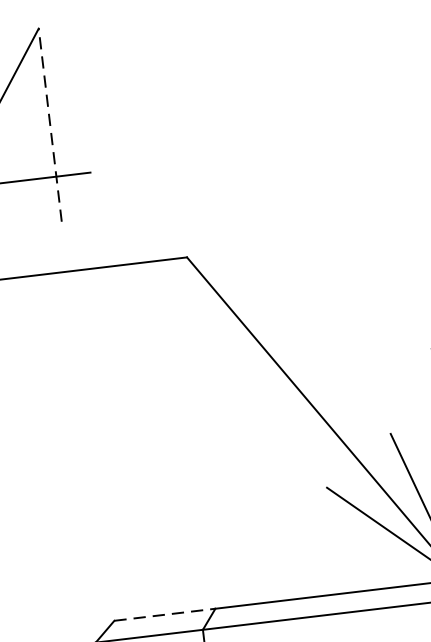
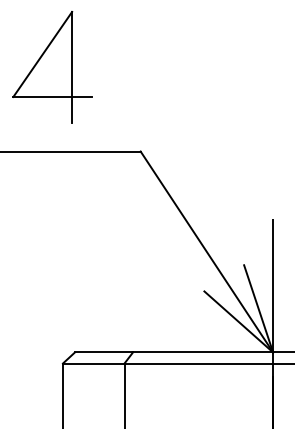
line: (50, 123) -> (72, 66), dashed -> solid
line: (165, 614) -> (104, 352), dashed -> solid

